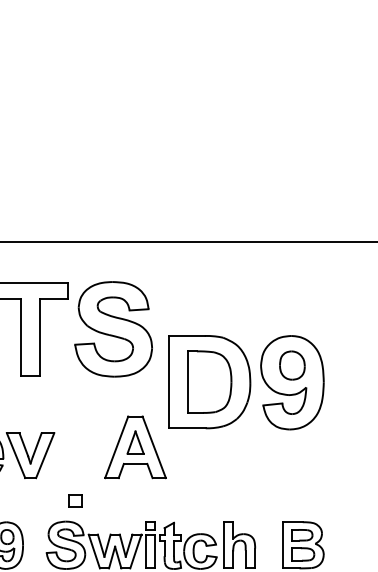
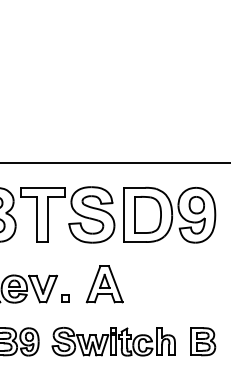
part: (245, 381) -> (169, 214), moved
part: (75, 500) -> (65, 298), moved

